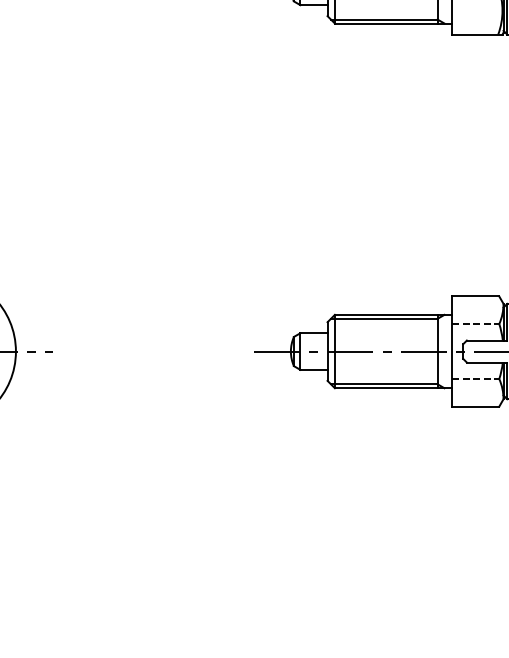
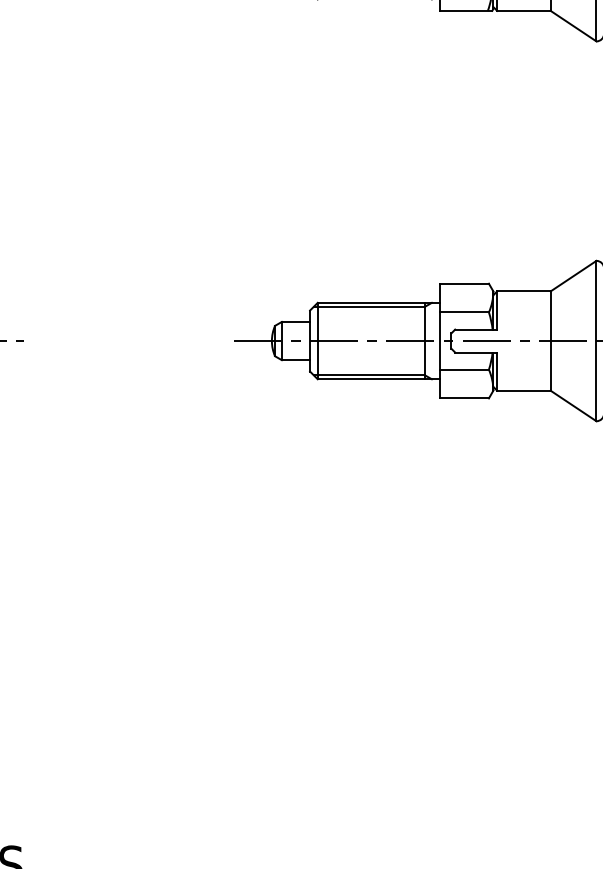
line: (475, 324) -> (464, 312), dashed -> solid
line: (475, 378) -> (464, 369), dashed -> solid

